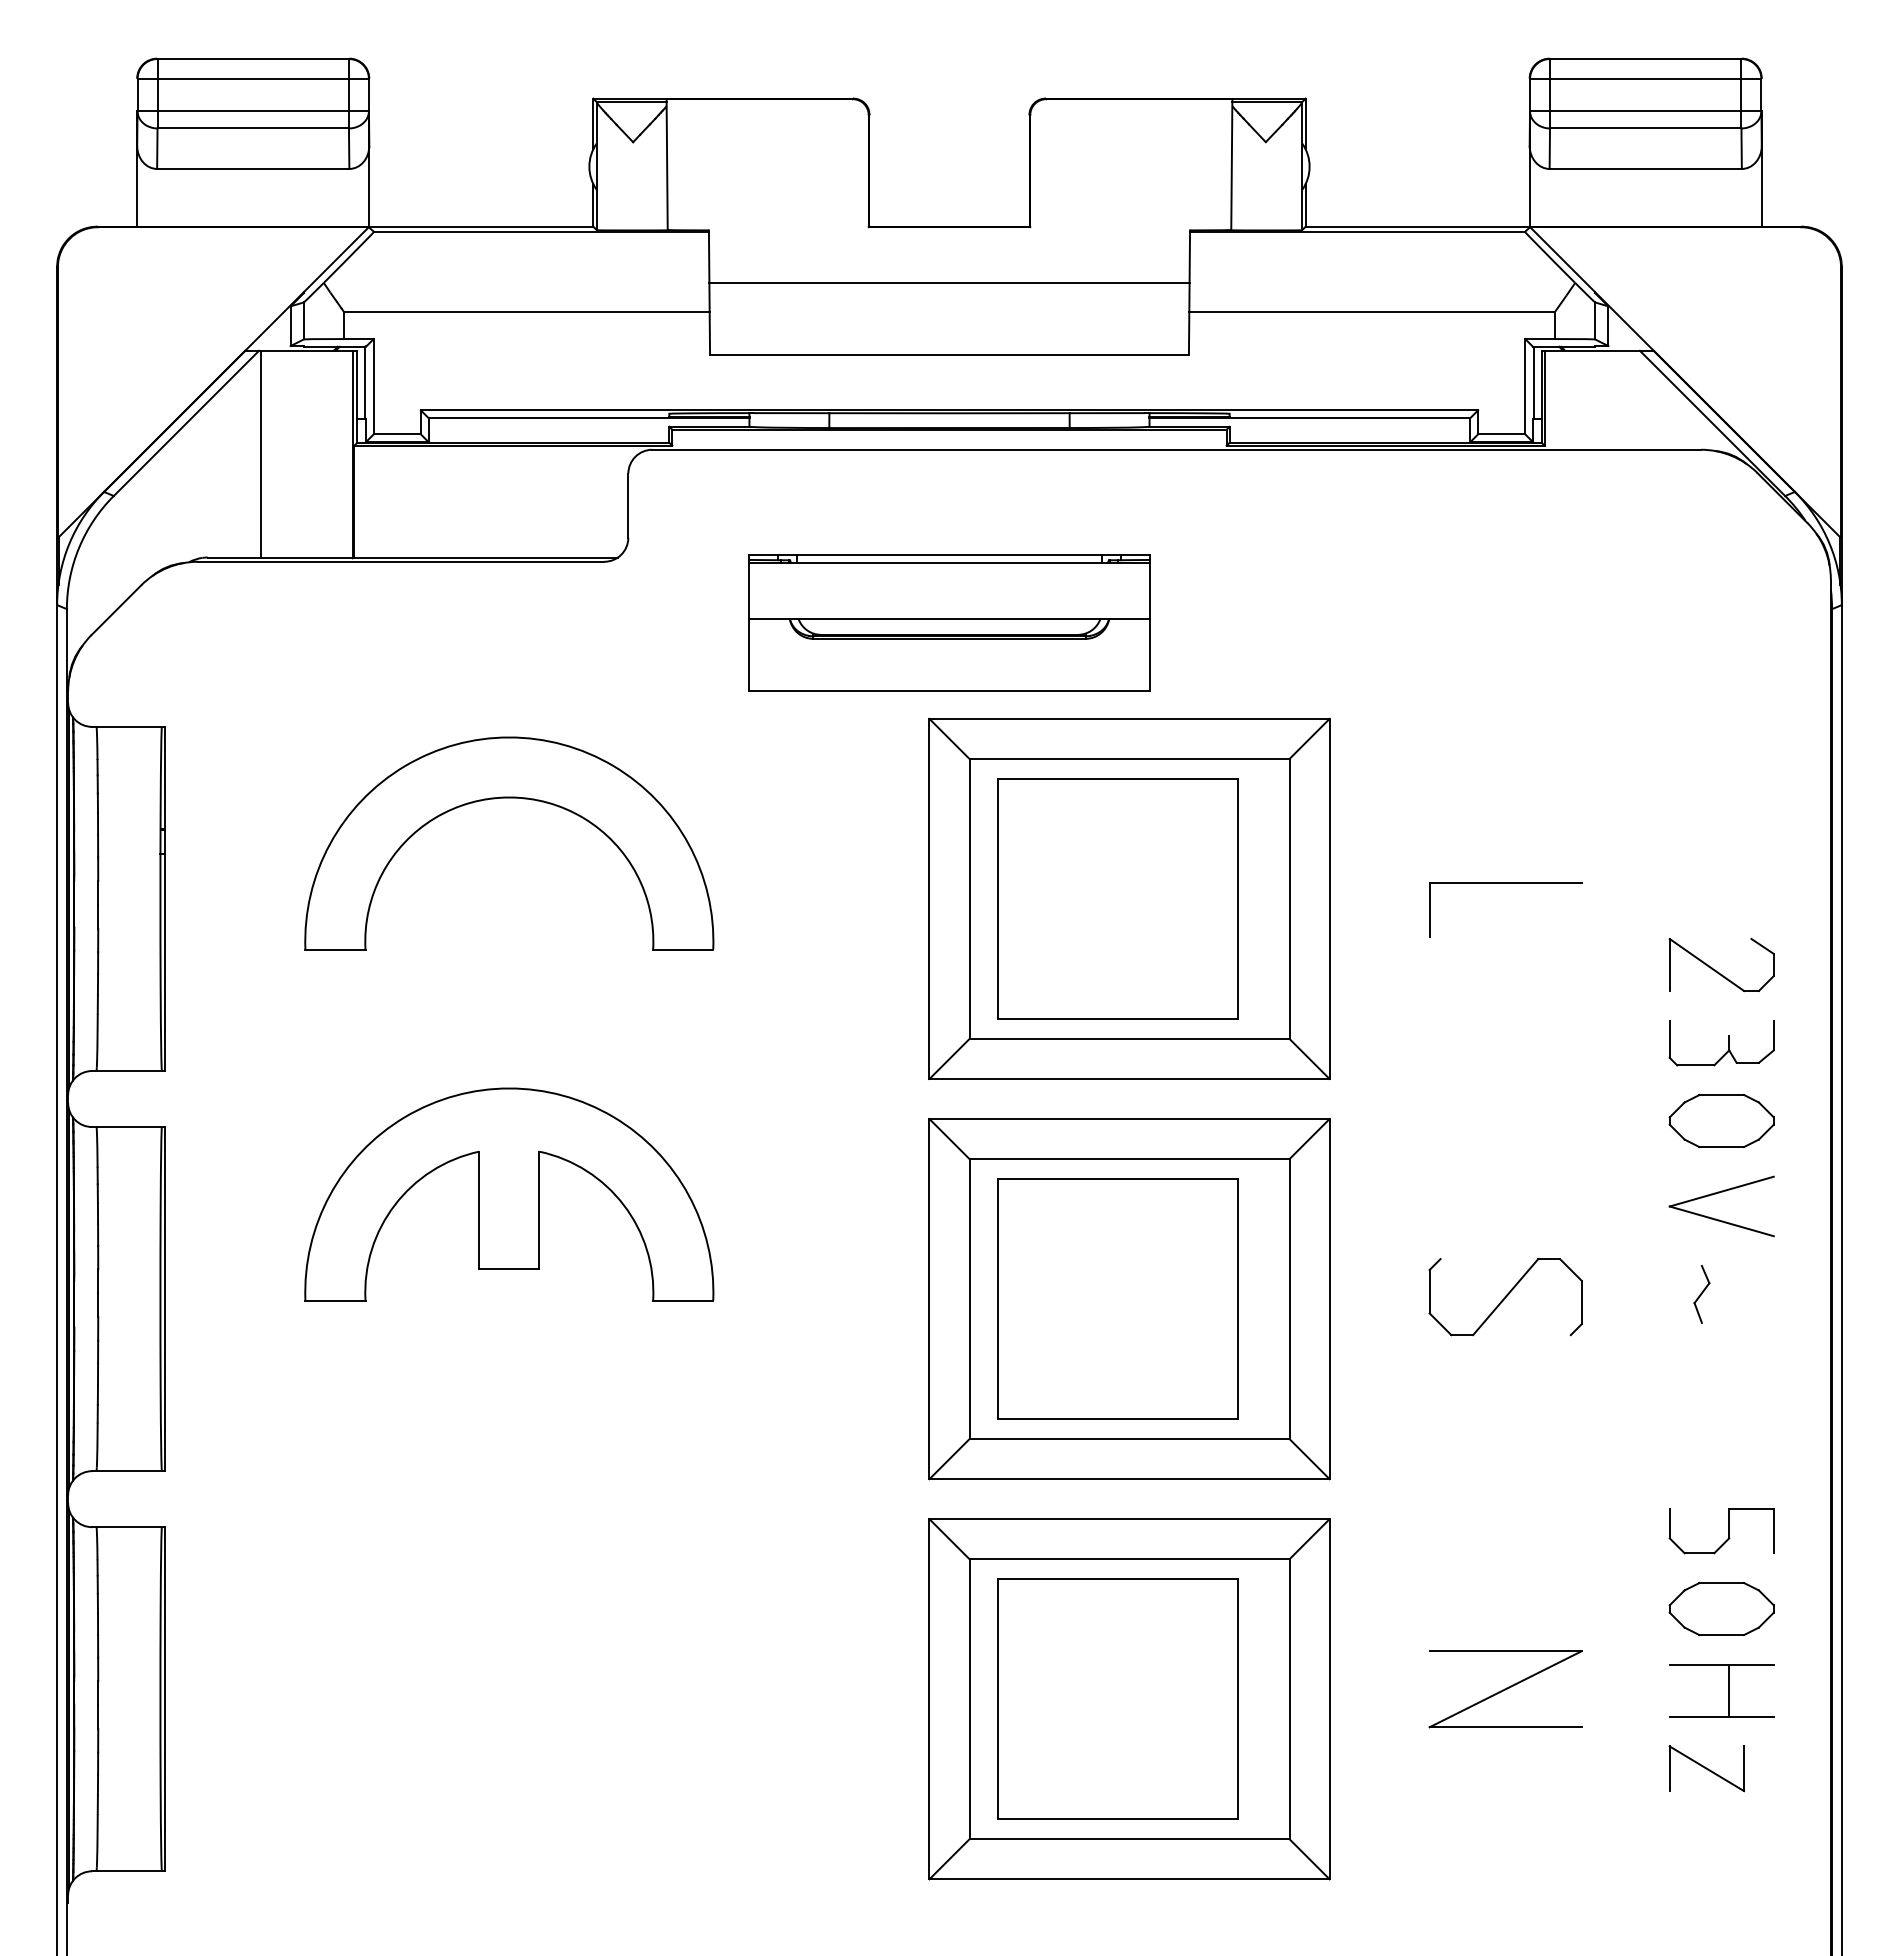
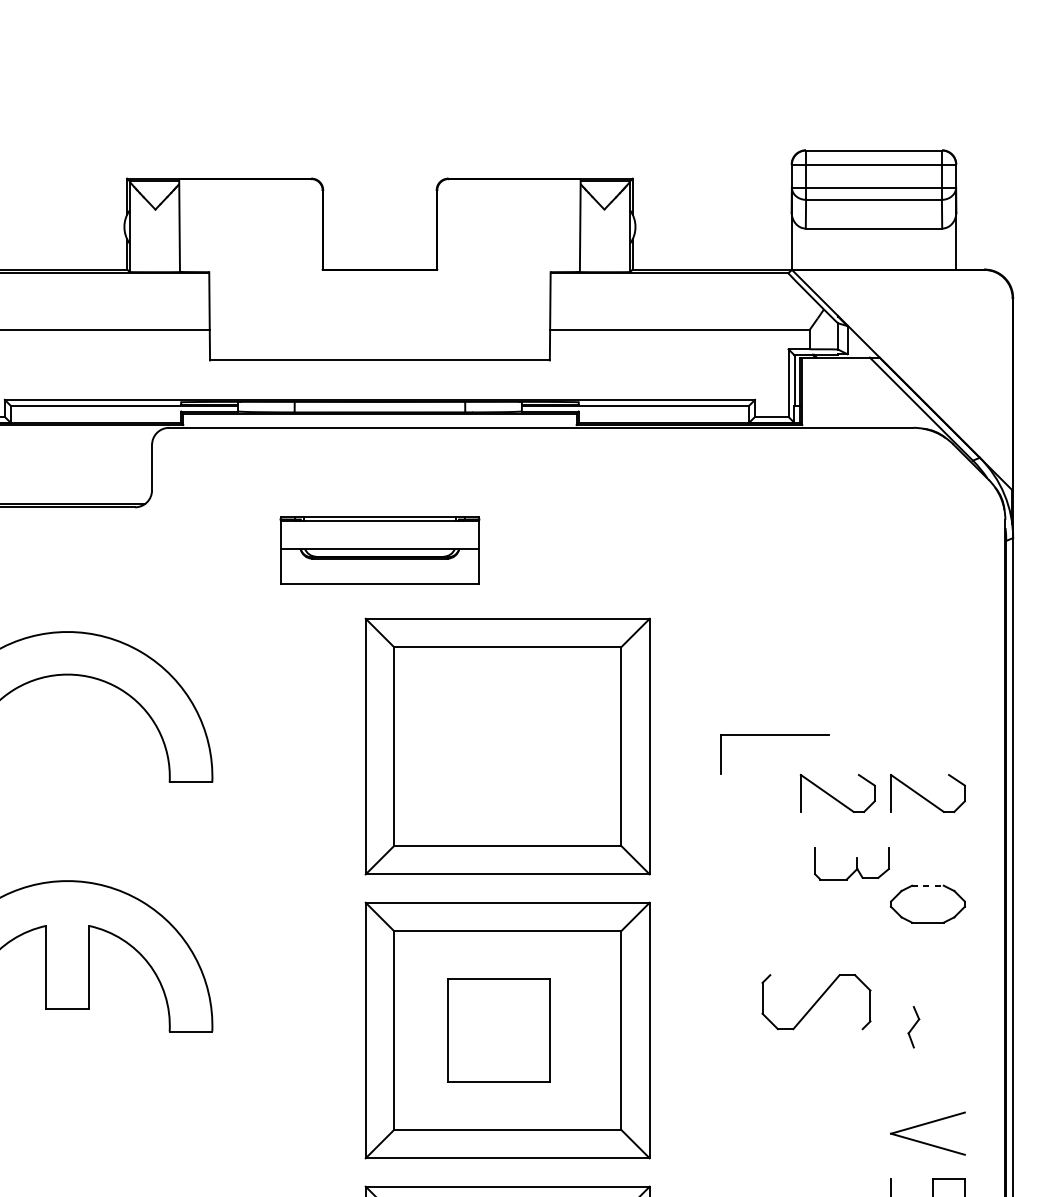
line: (949, 282) -> (379, 309), removed
part: (949, 622) -> (379, 550), size x0.7
part: (1117, 898) -> (499, 746), removed
part: (1591, 971) -> (835, 798), added
part: (1728, 1043) -> (856, 864), moved
line: (1722, 1095) -> (928, 886), solid -> dashed
part: (1716, 1194) -> (924, 1125), moved
part: (1505, 1297) -> (816, 1002), moved
part: (1117, 1298) -> (499, 1030), size x0.6

